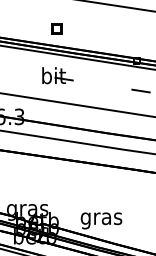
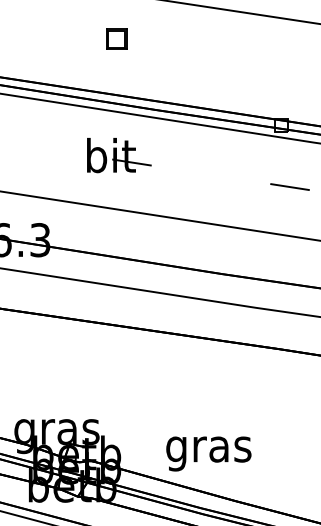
part: (56, 28) -> (116, 37), moved

